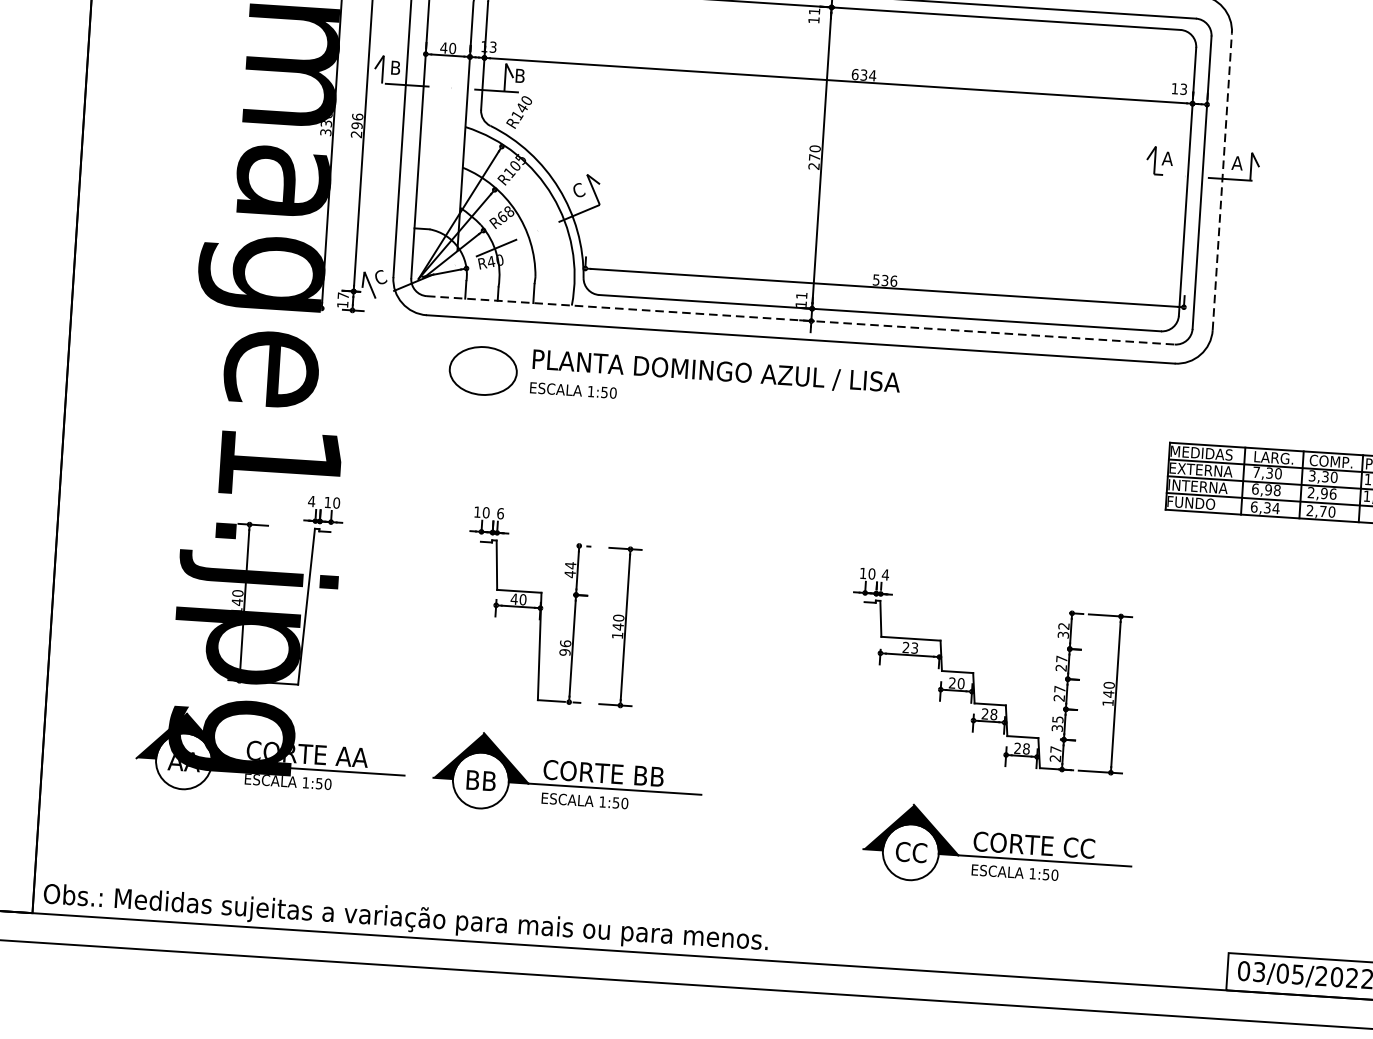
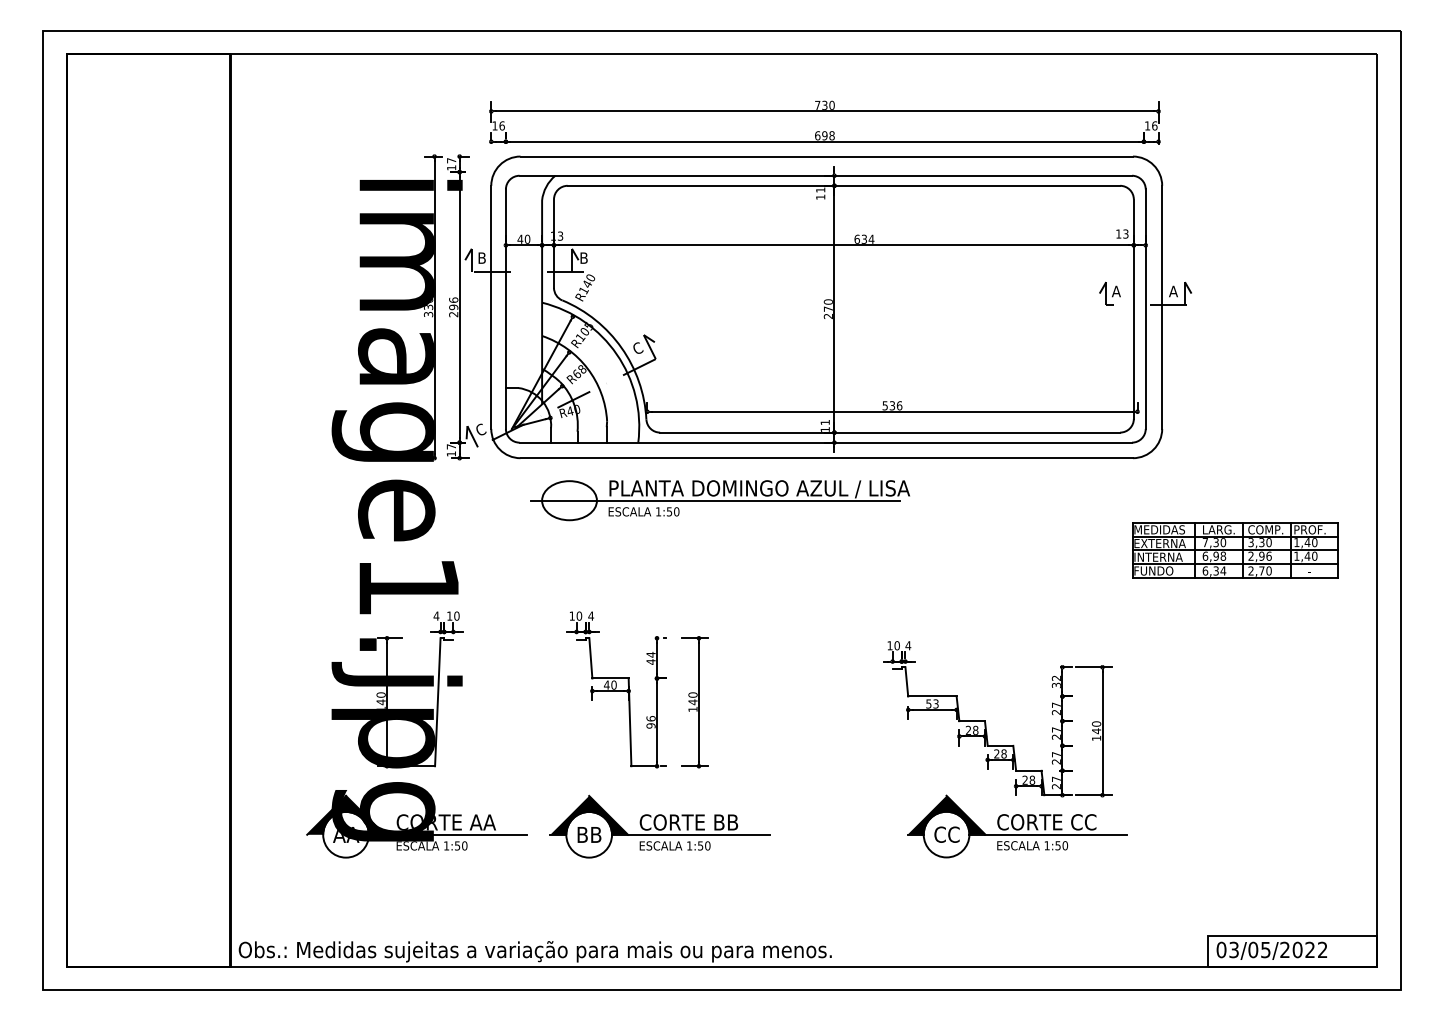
line: (1222, 181) -> (1162, 307), dashed -> solid
line: (801, 320) -> (826, 442), dashed -> solid
line: (661, 382) -> (715, 500), added
text: (499, 512) -> (590, 615), 6 -> 4
text: (905, 647) -> (928, 703), 23 -> 53
text: (960, 683) -> (975, 730), 20 -> 28
text: (1057, 724) -> (1056, 758), 35 -> 27
part: (998, 847) -> (1017, 826), moved

